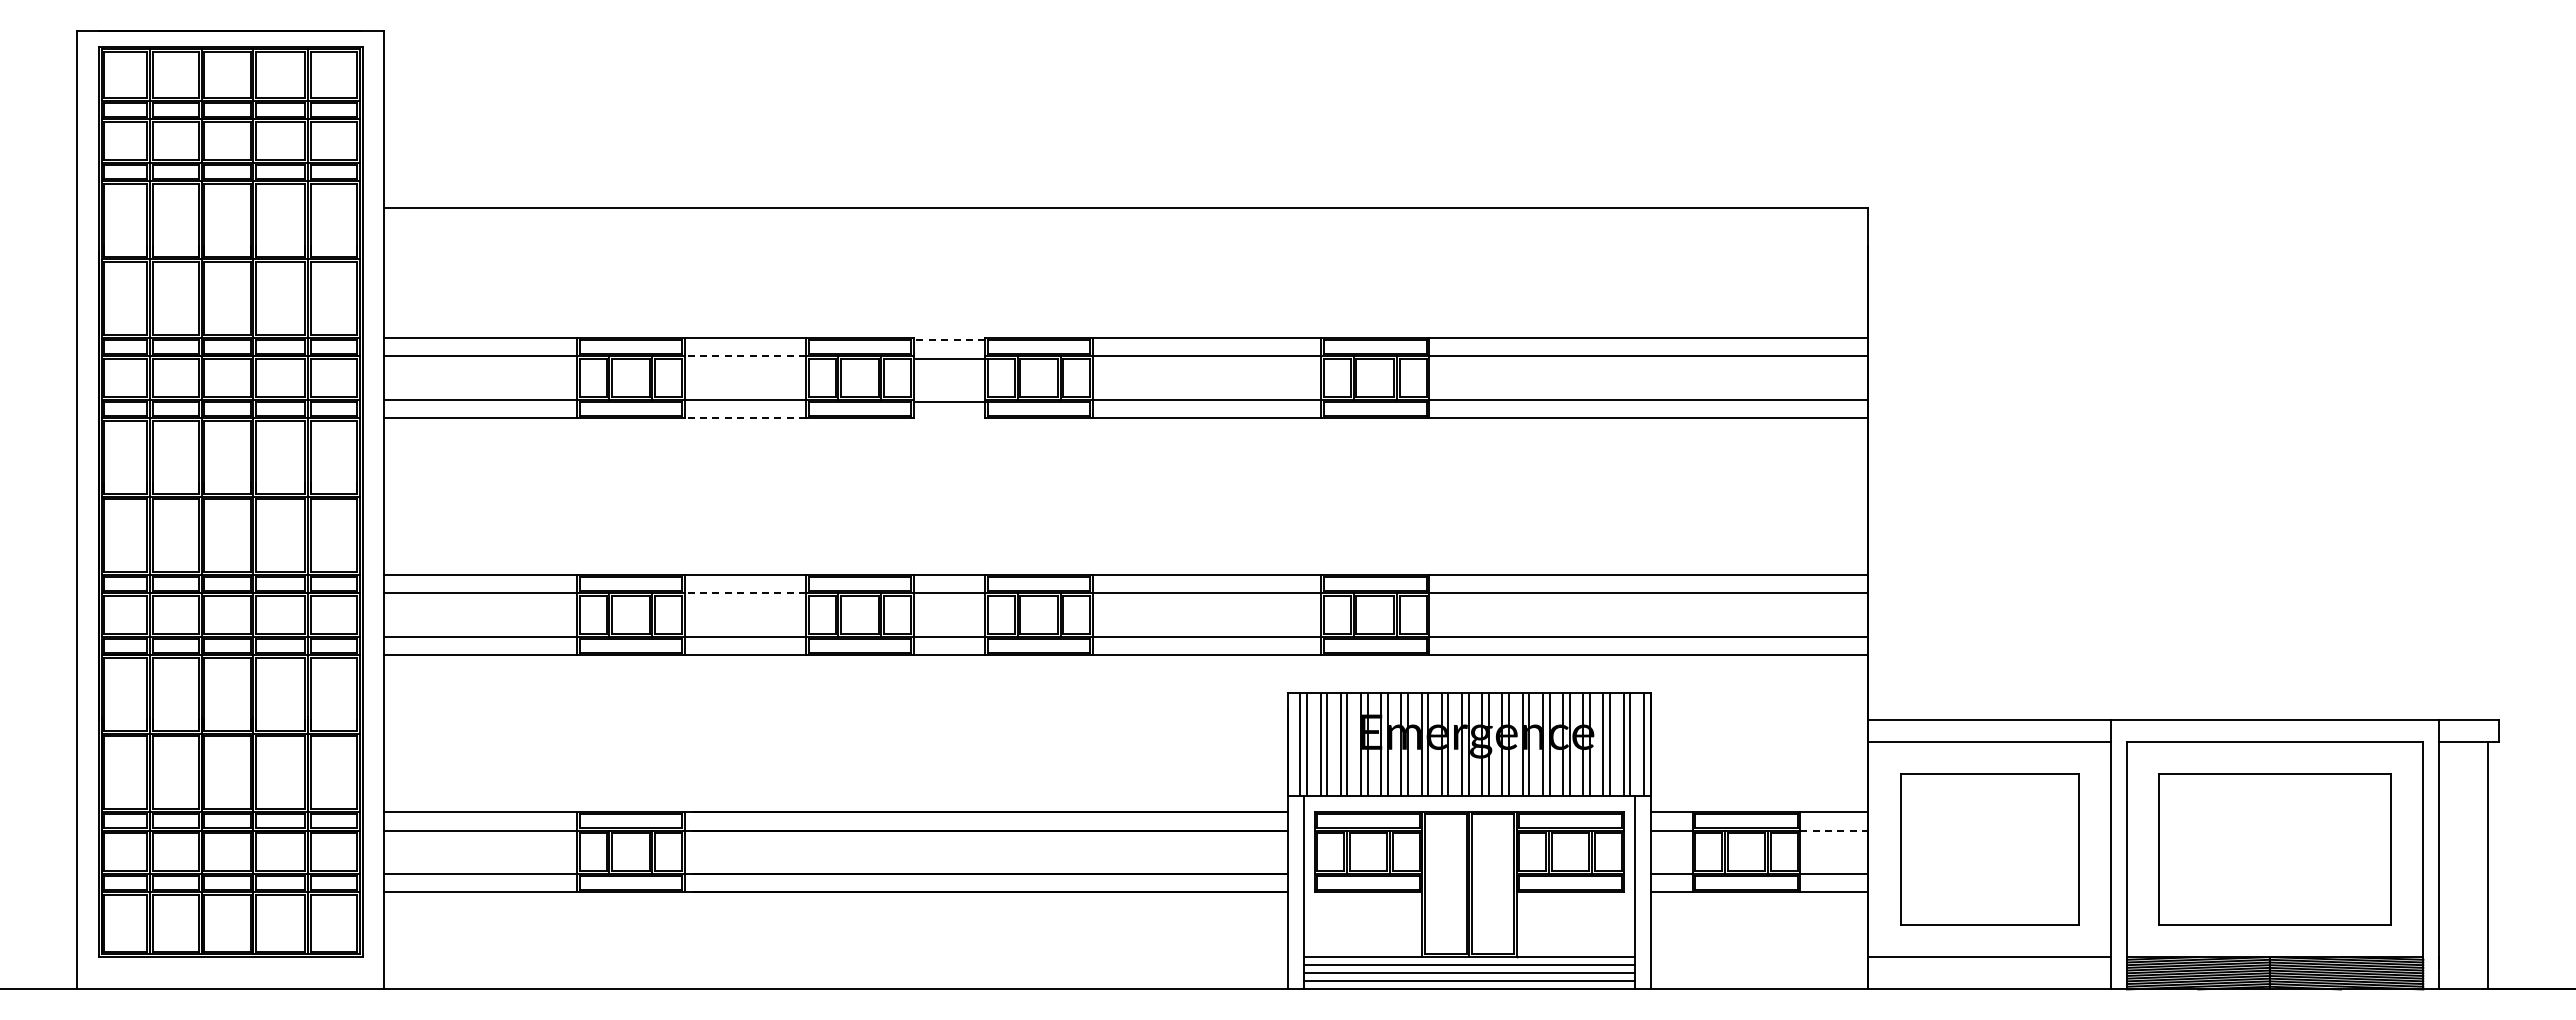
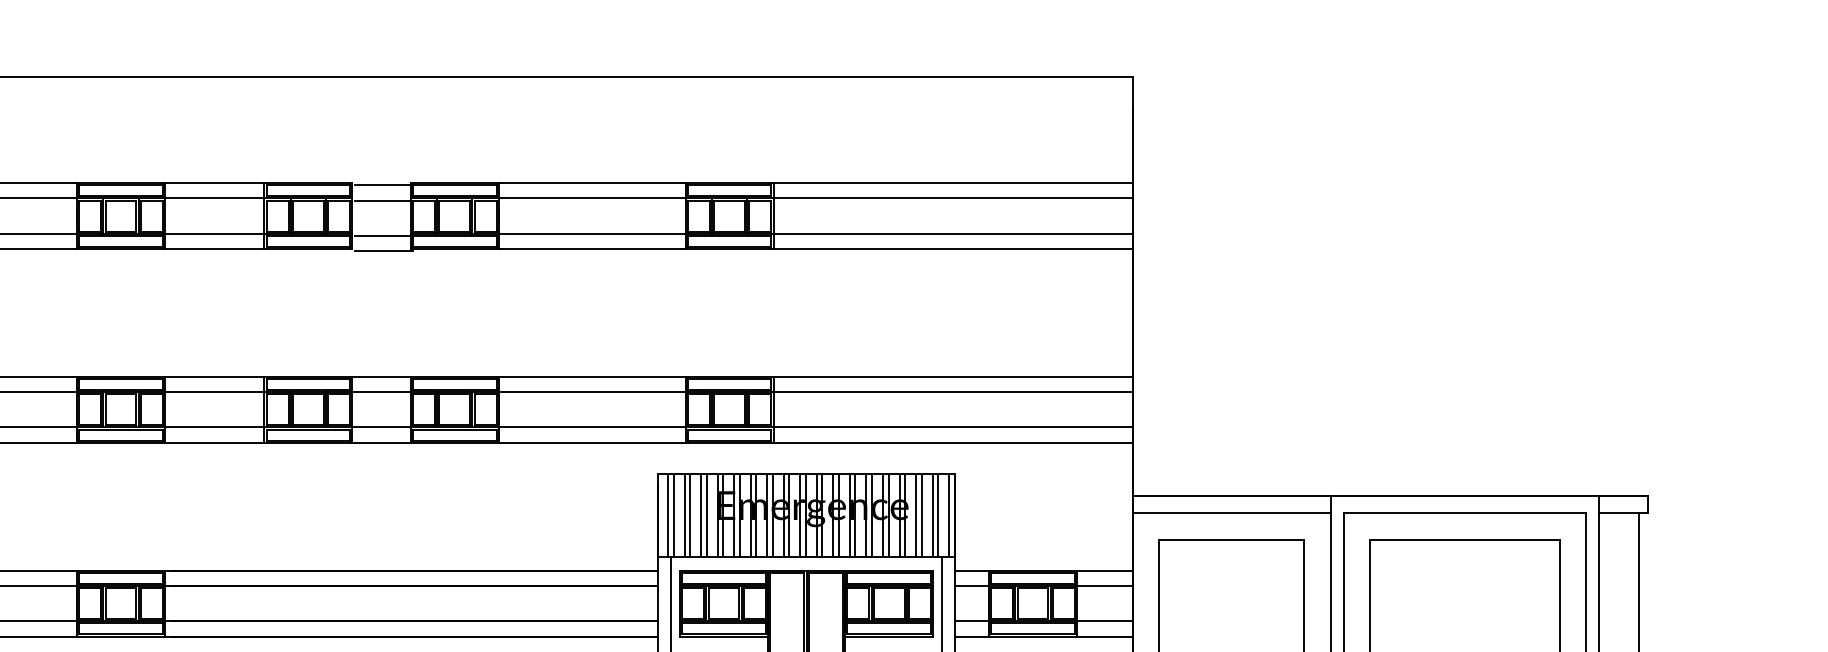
line: (952, 340) -> (384, 185), dashed -> solid
line: (745, 356) -> (214, 198), dashed -> solid
line: (745, 418) -> (214, 249), dashed -> solid
line: (951, 421) -> (383, 251), added
line: (745, 593) -> (214, 392), dashed -> solid
line: (1834, 830) -> (1104, 585), dashed -> solid

